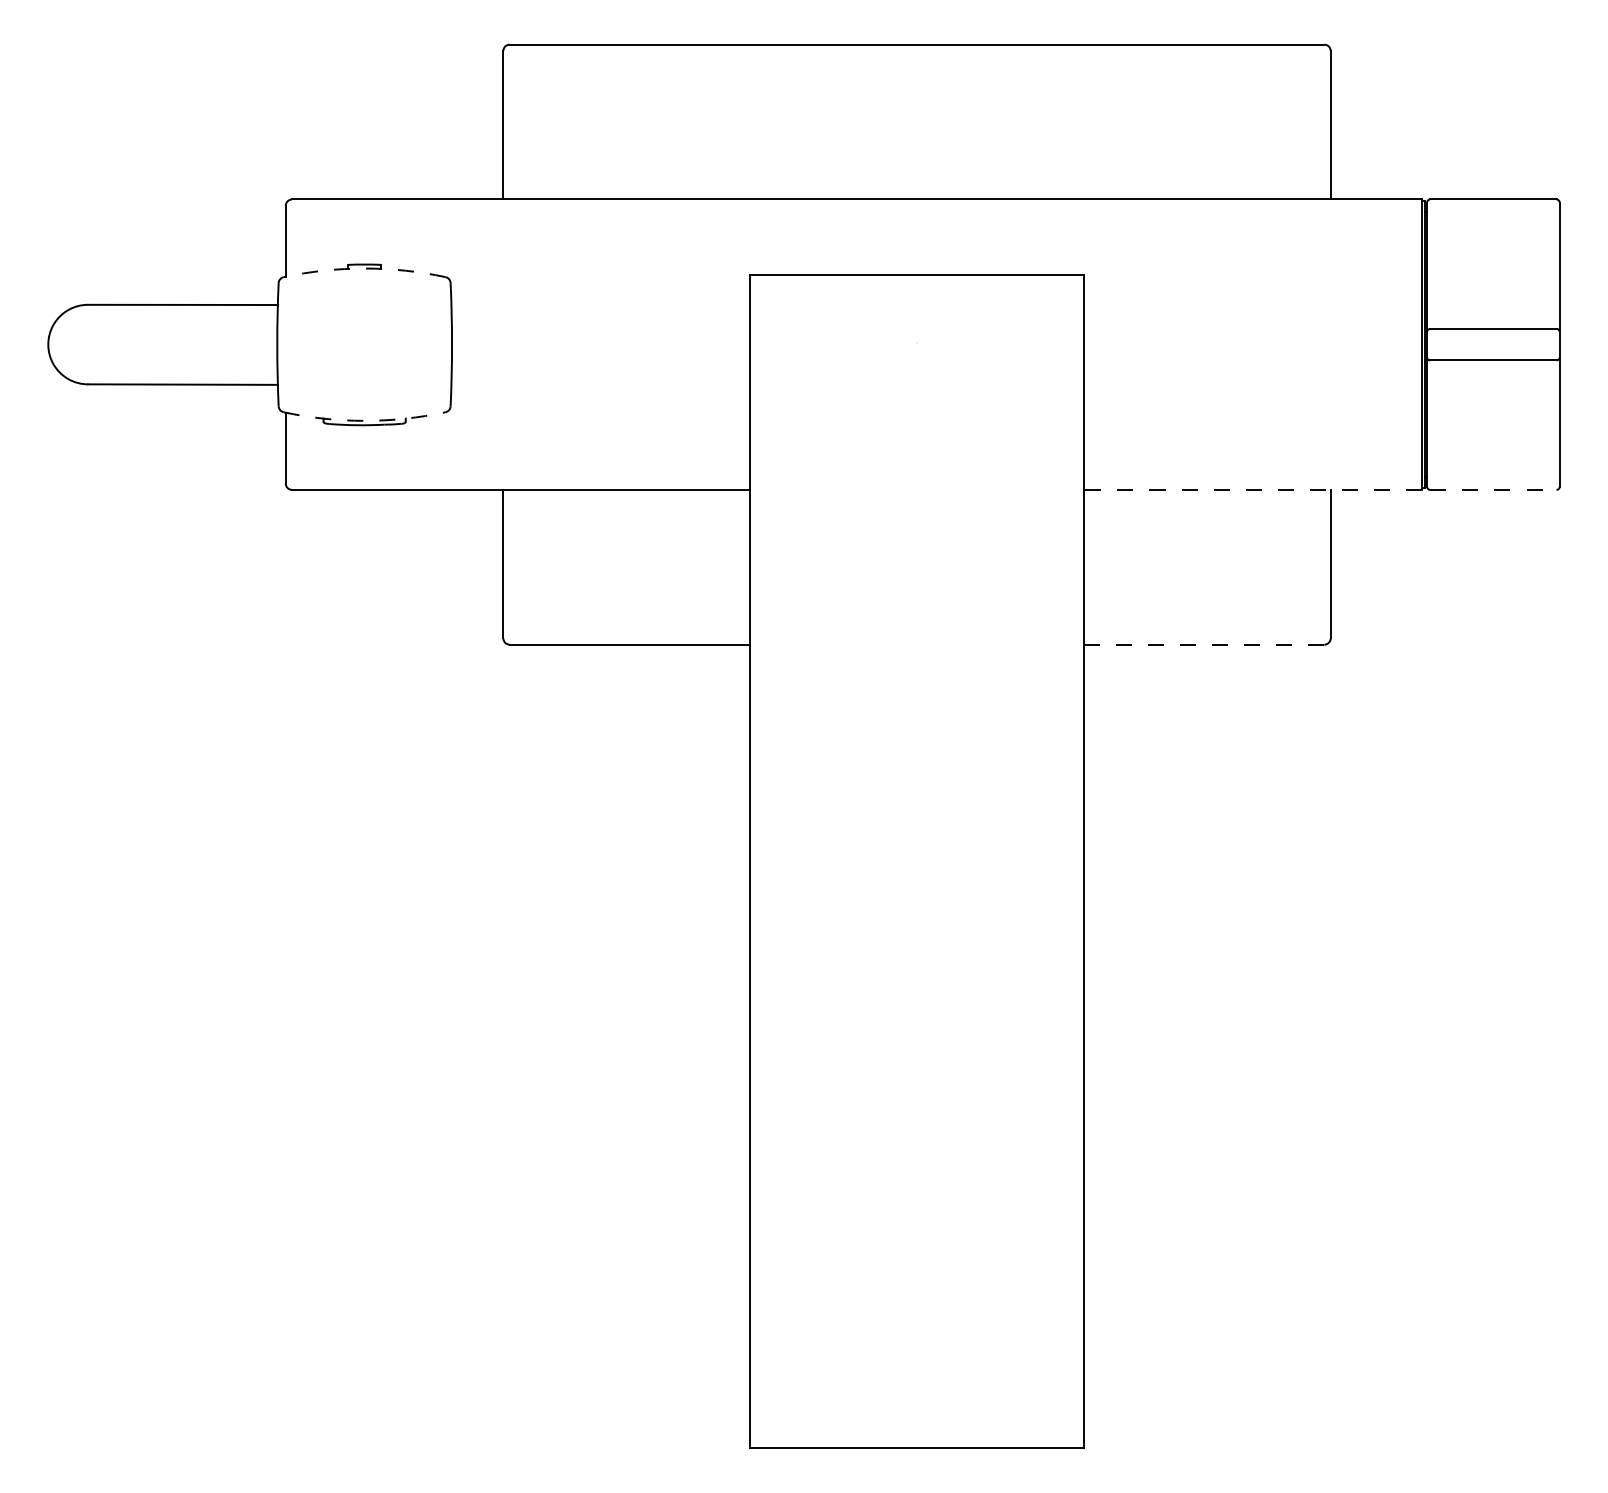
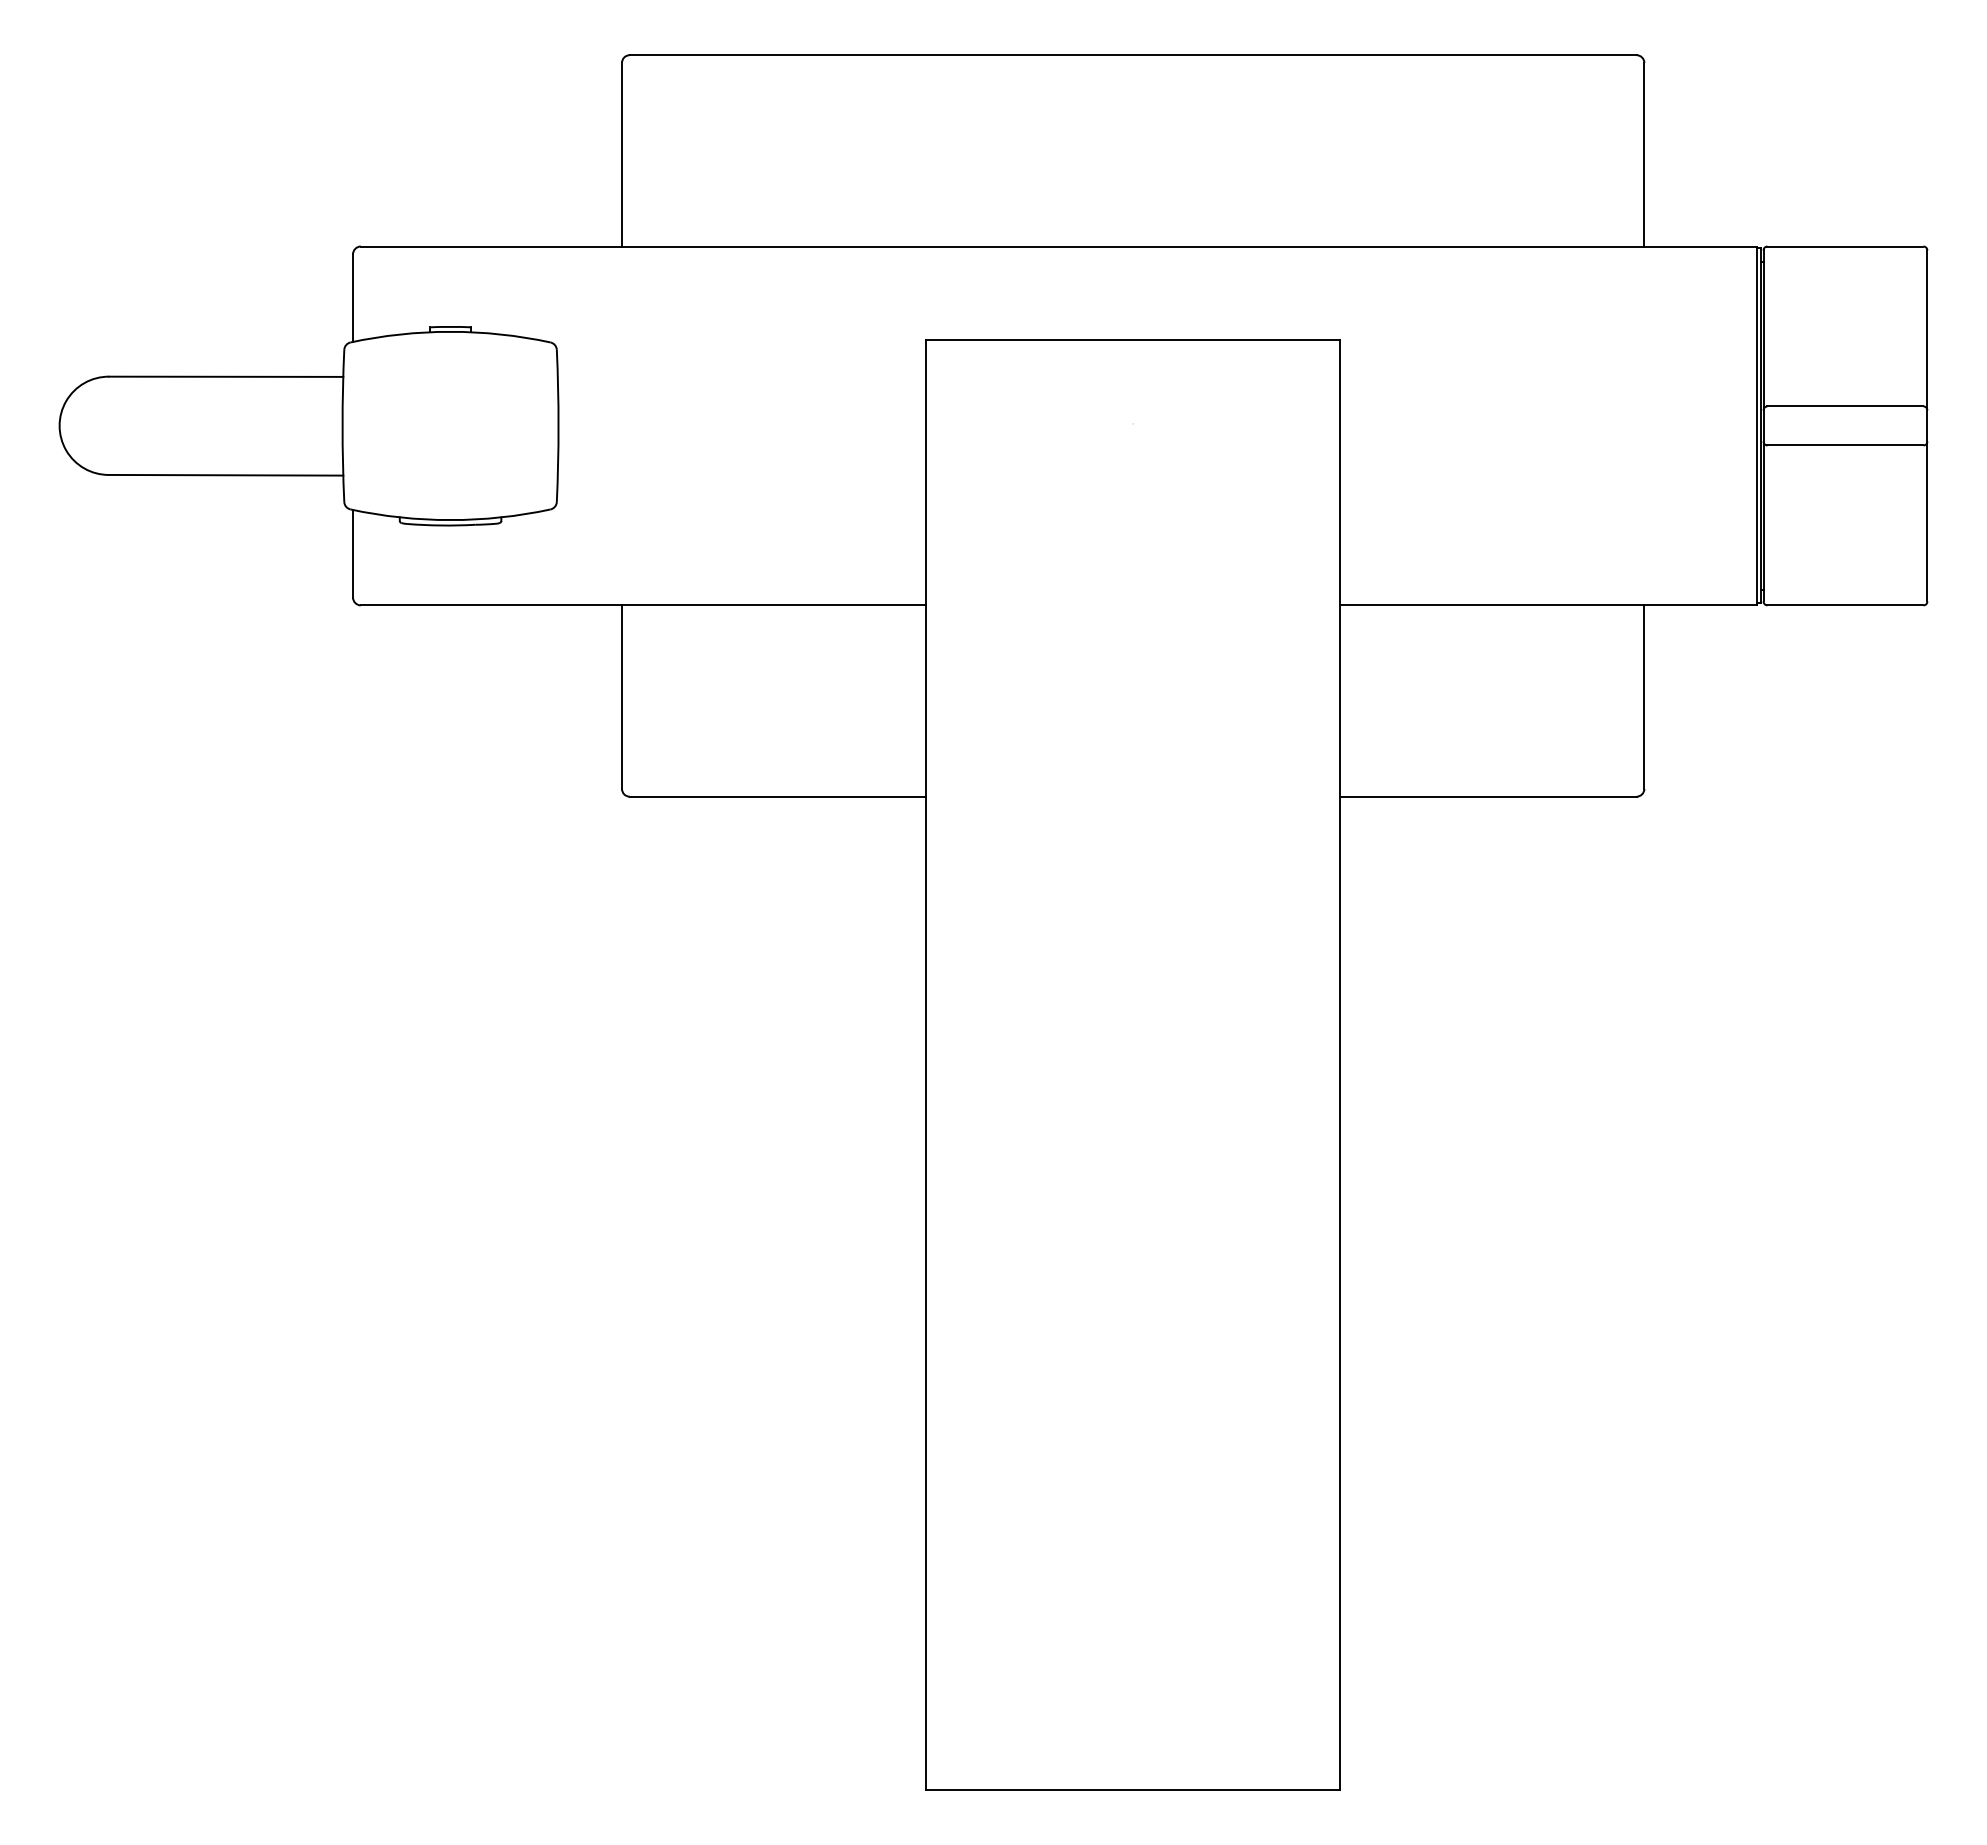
arc: (364, 268) -> (450, 331), dashed -> solid
arc: (364, 421) -> (450, 520), dashed -> solid
line: (1253, 489) -> (1548, 605), dashed -> solid
line: (1493, 489) -> (1845, 605), dashed -> solid
line: (1203, 644) -> (1487, 796), dashed -> solid

